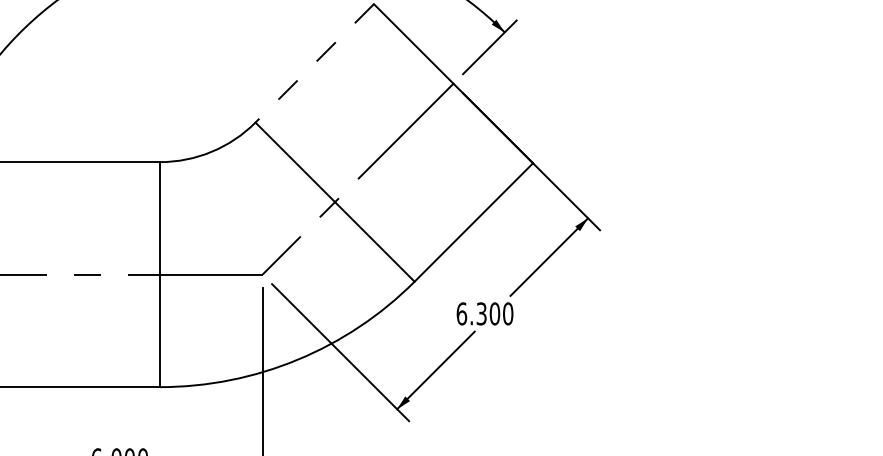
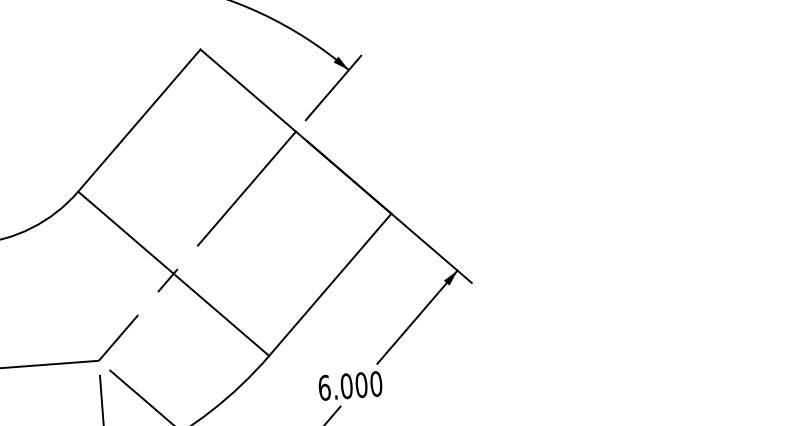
line: (314, 63) -> (139, 120), dashed -> solid
text: (481, 313) -> (346, 385), 6.300 -> 6.000

